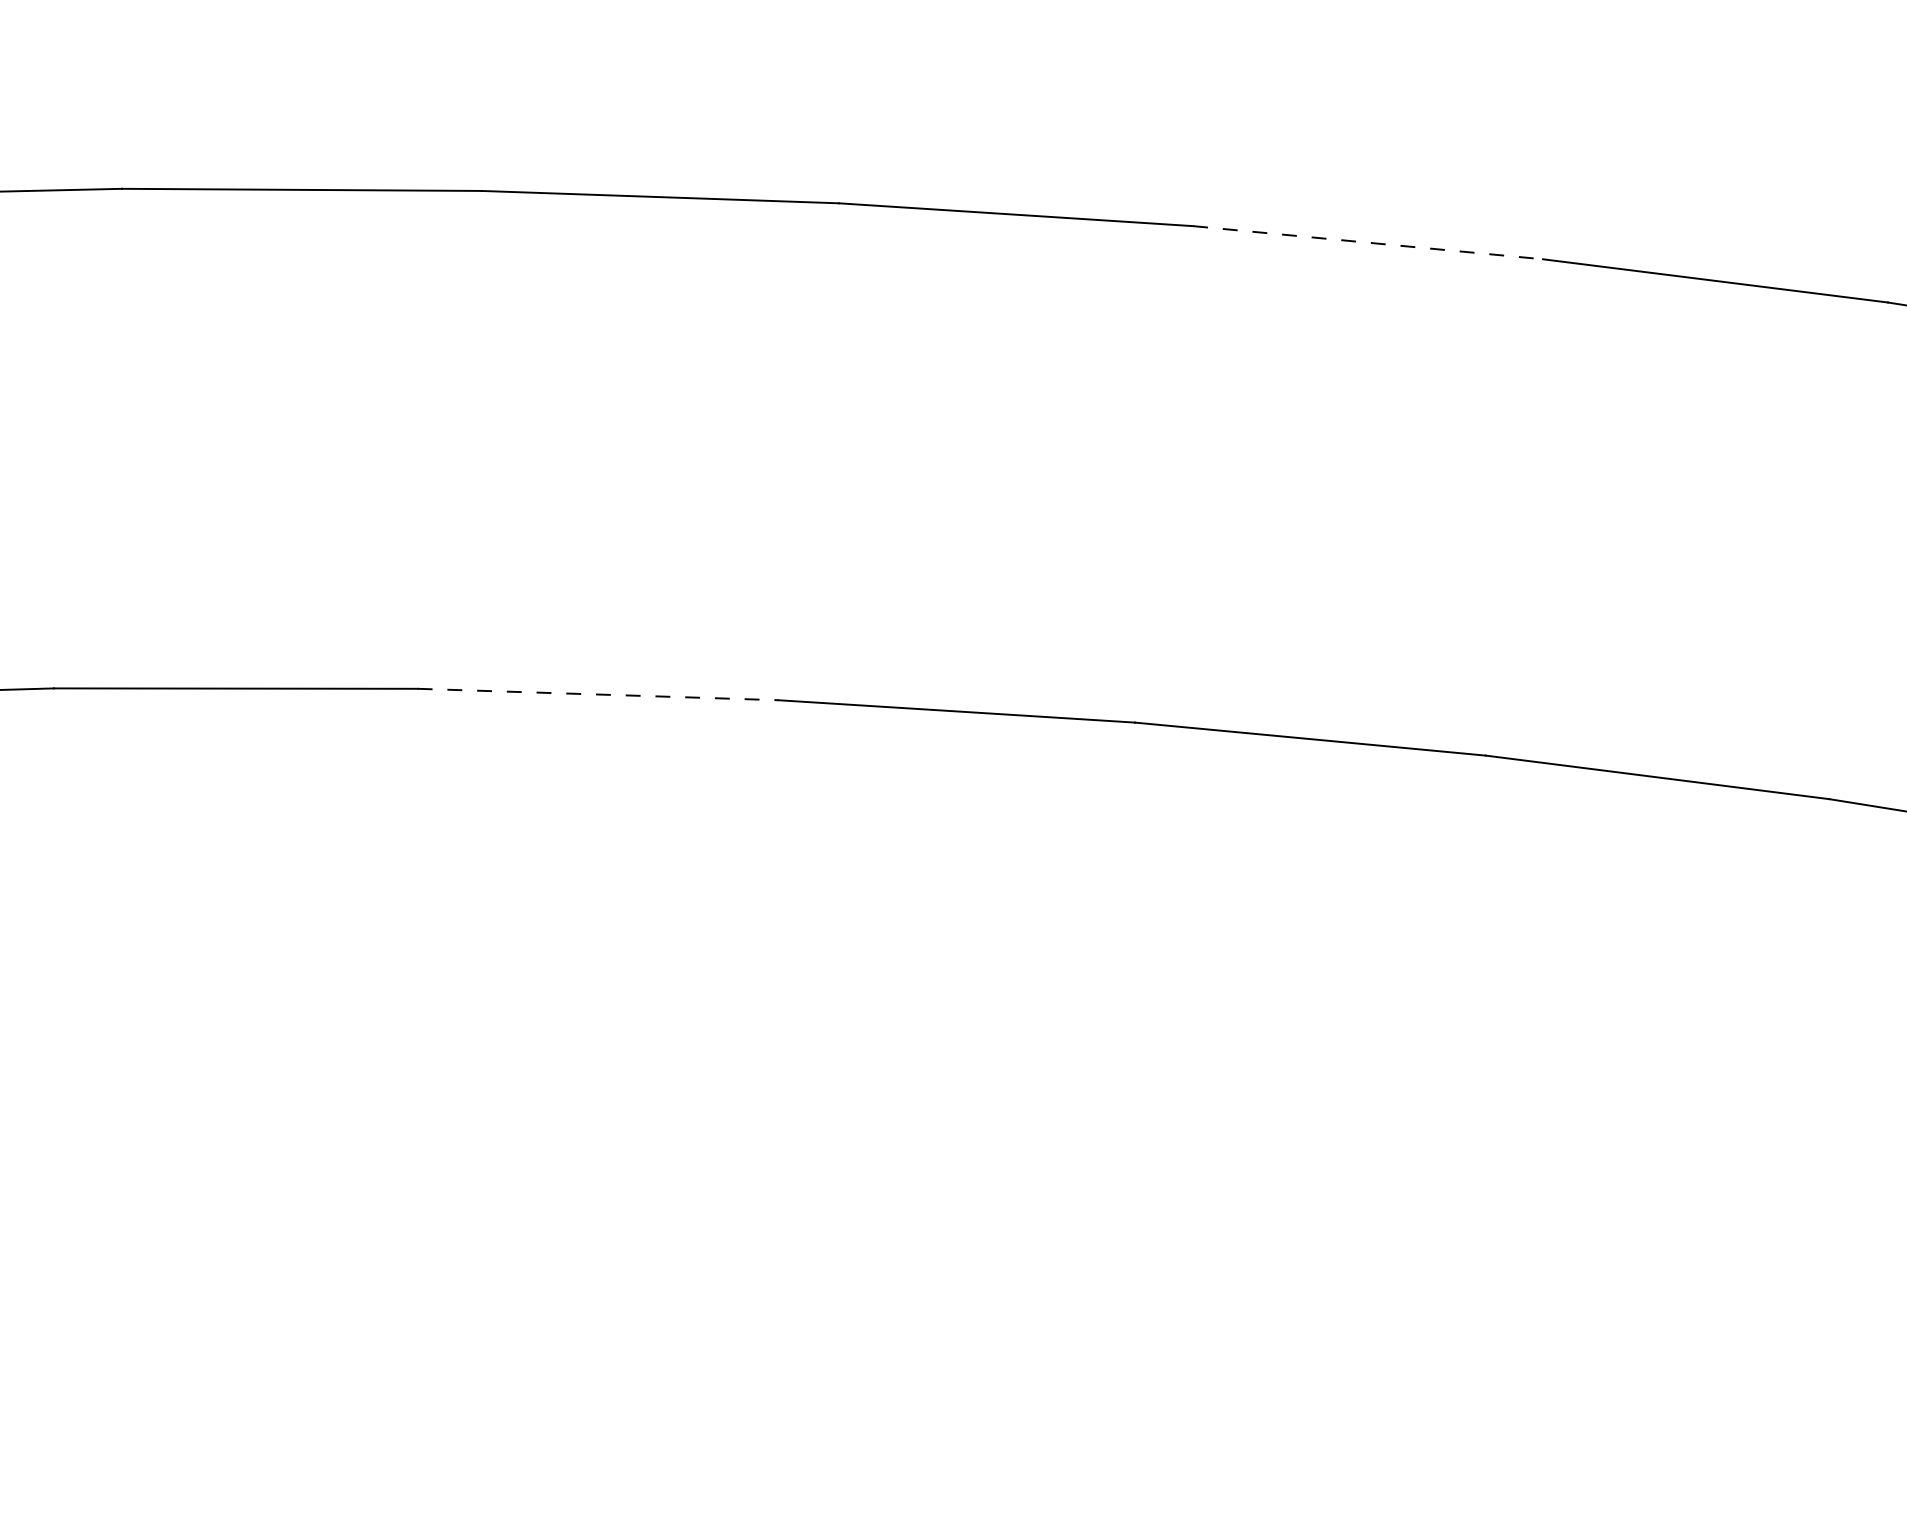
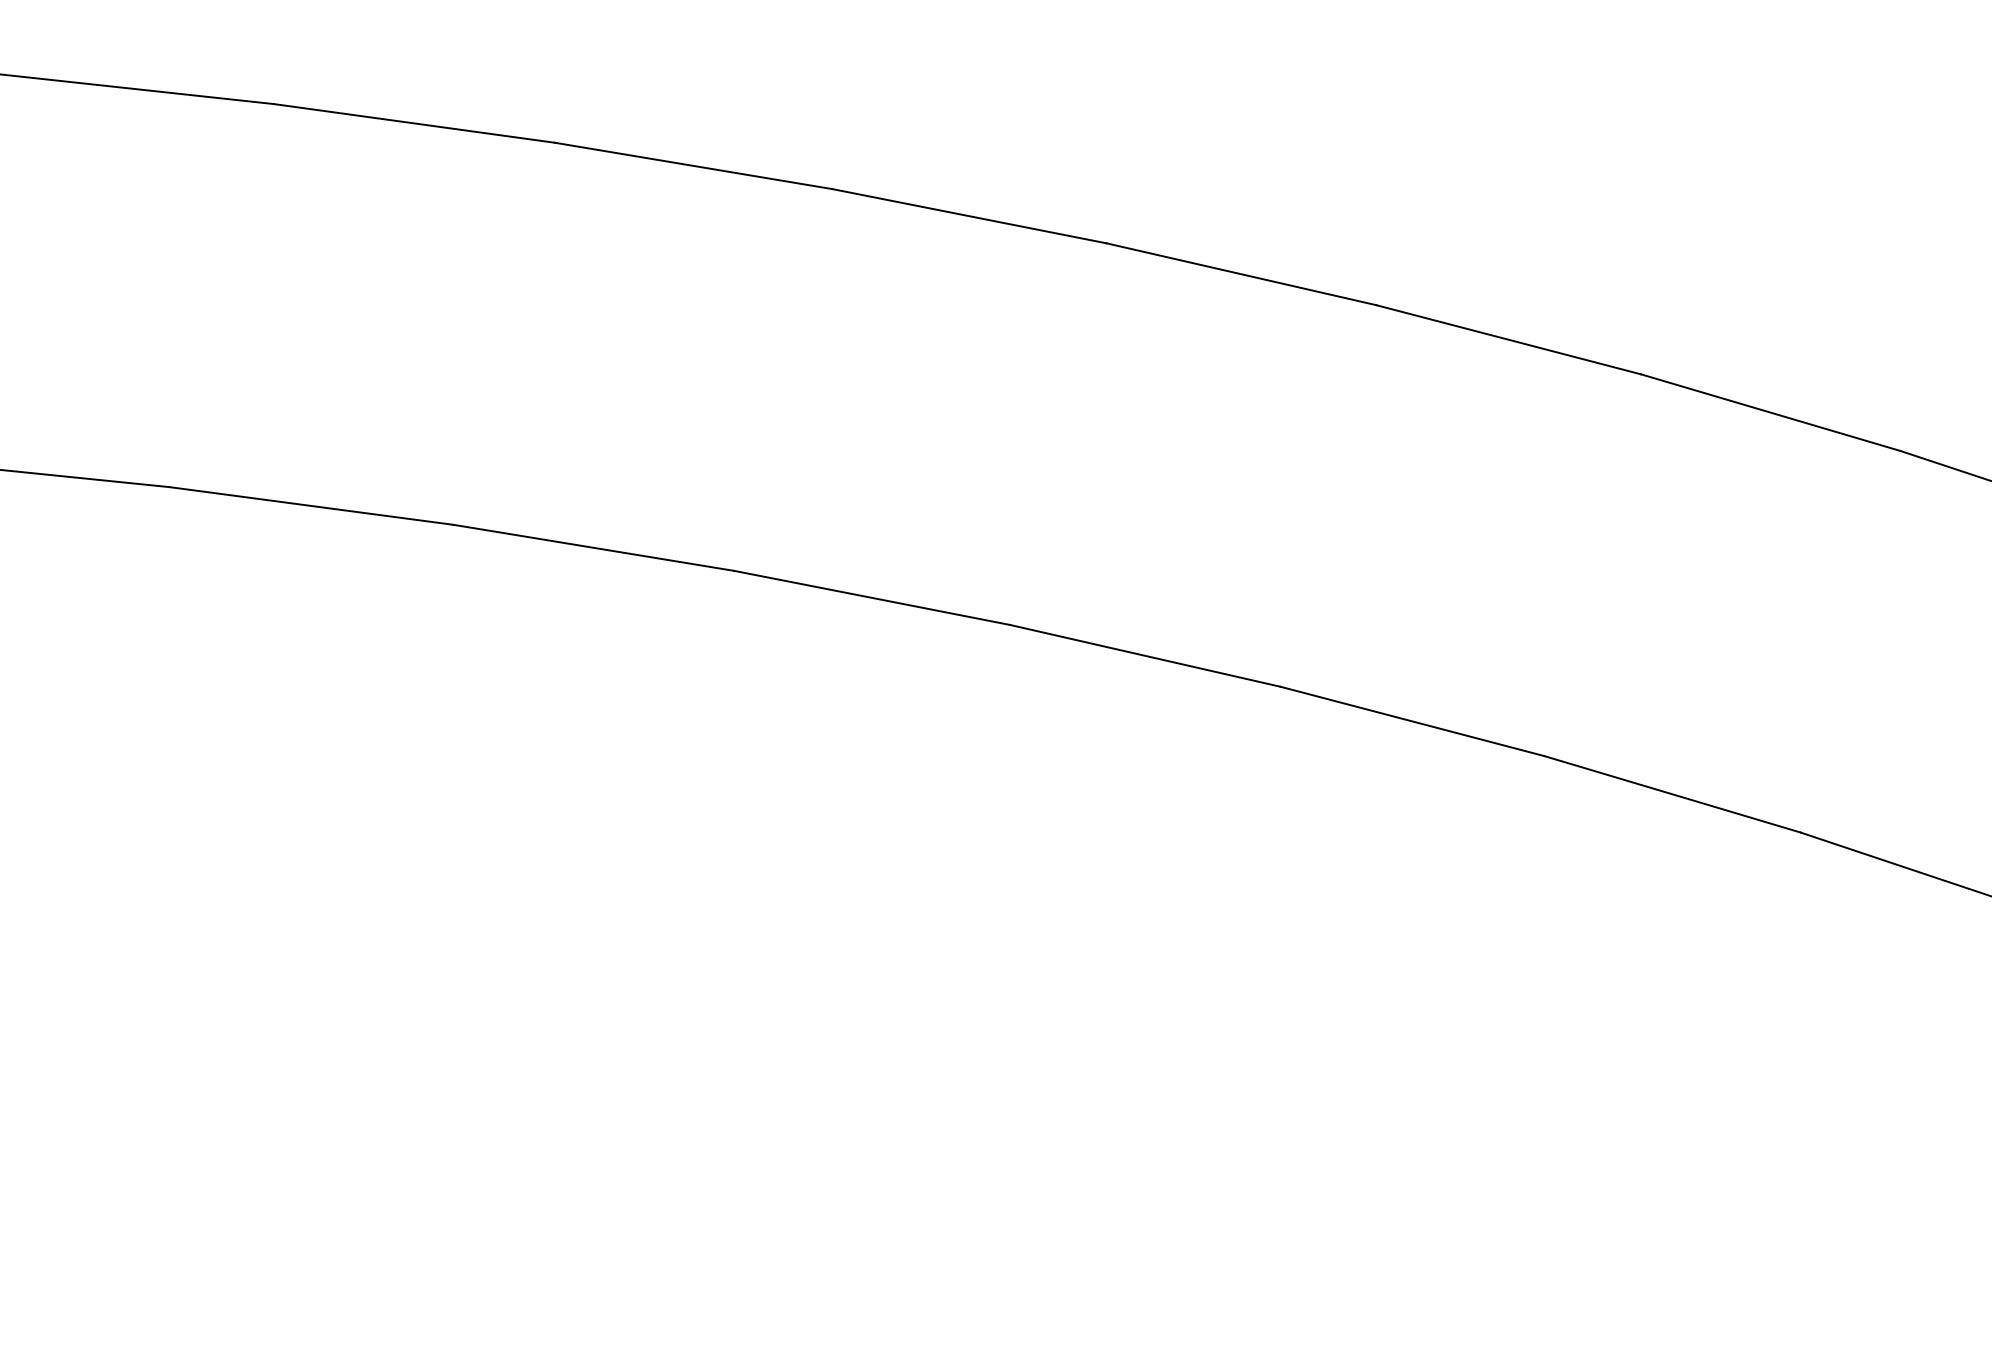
line: (1368, 243) -> (1241, 274), dashed -> solid
line: (598, 693) -> (594, 547), dashed -> solid

